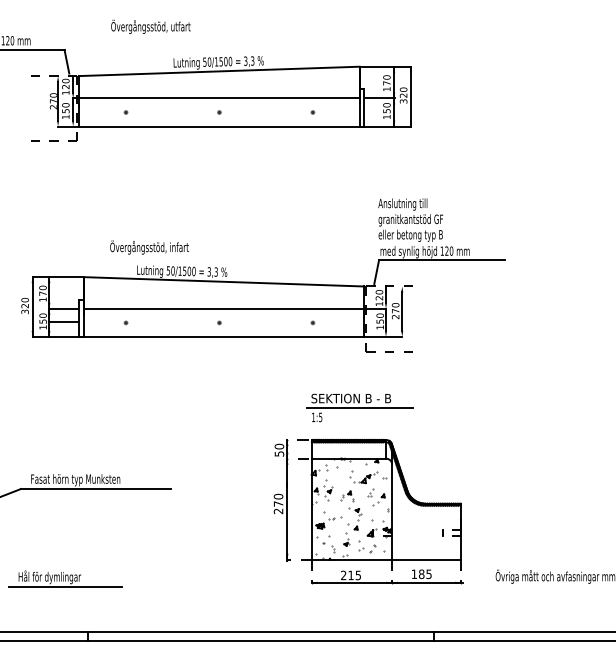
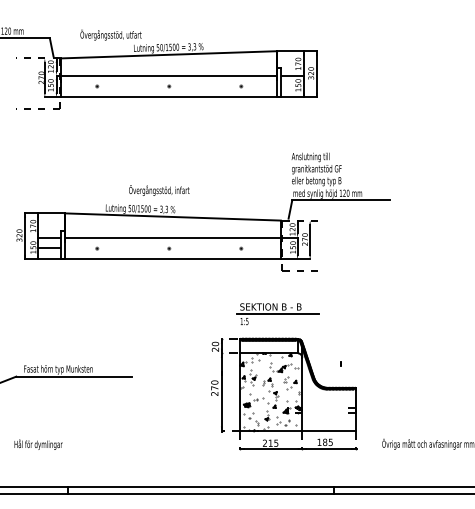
text: (150, 26) -> (110, 34), moved
text: (149, 247) -> (159, 190), moved
text: (279, 453) -> (215, 349), 50 -> 20
part: (442, 532) -> (341, 363), moved
line: (64, 586) -> (49, 451), removed

